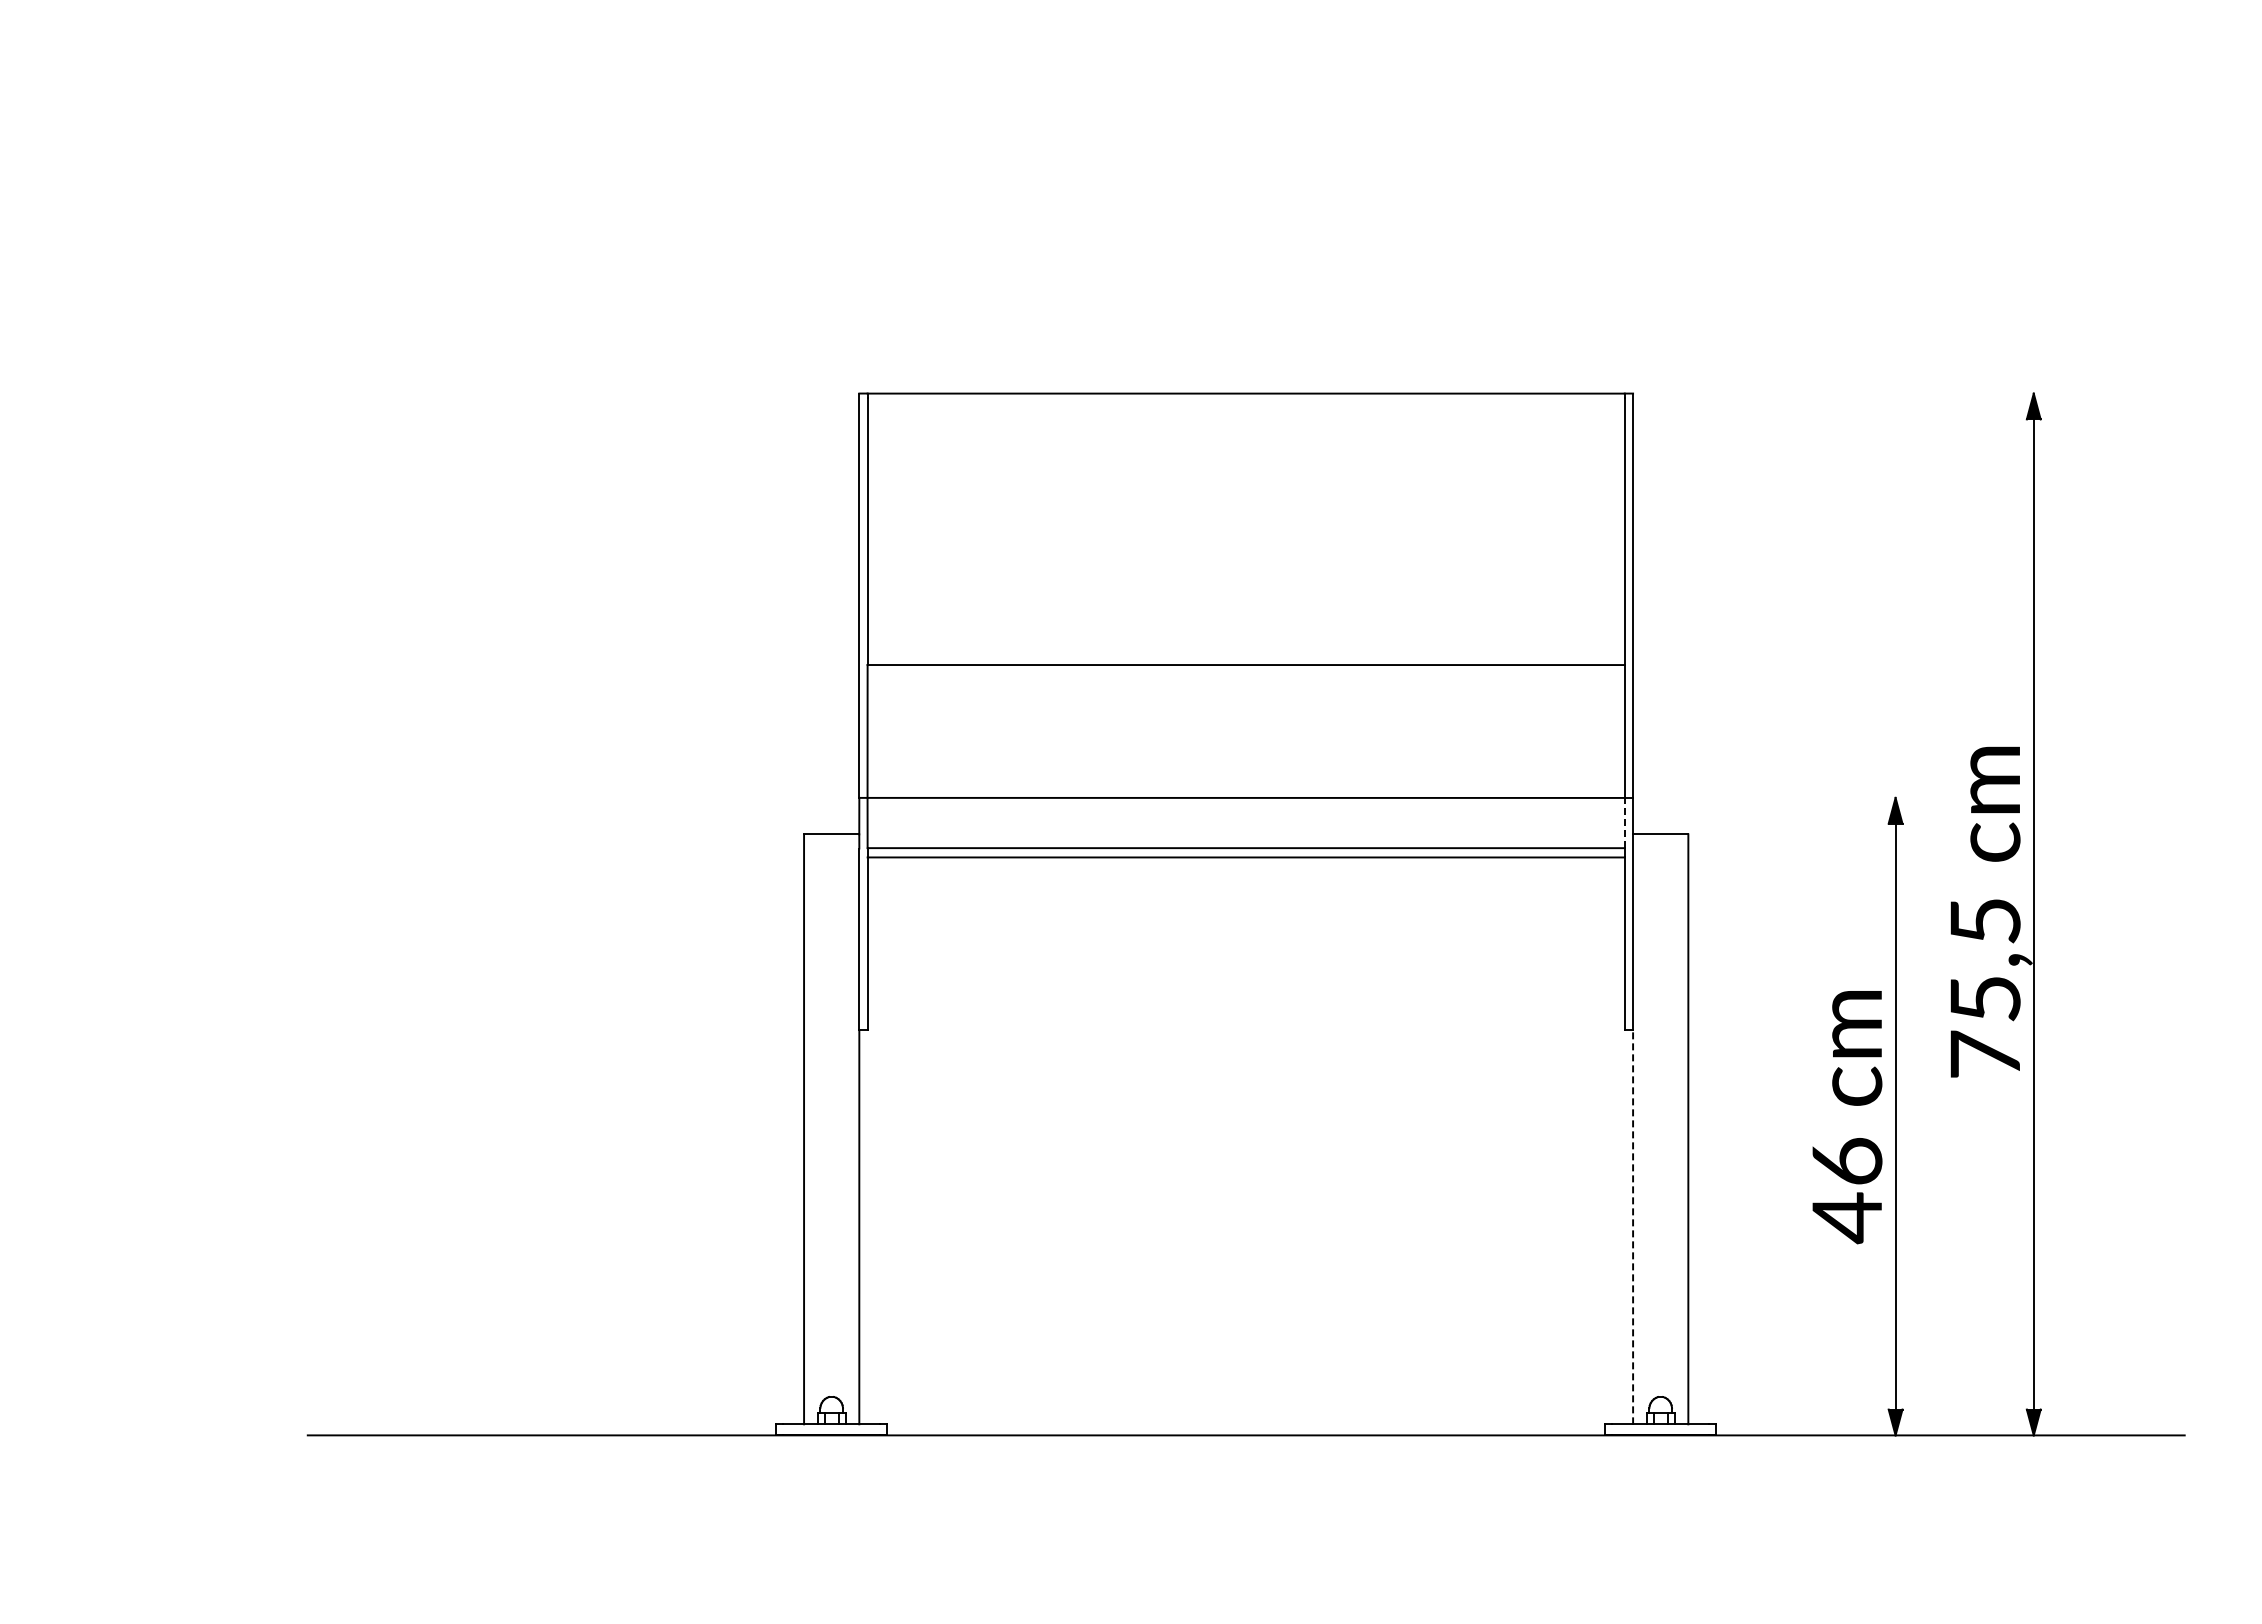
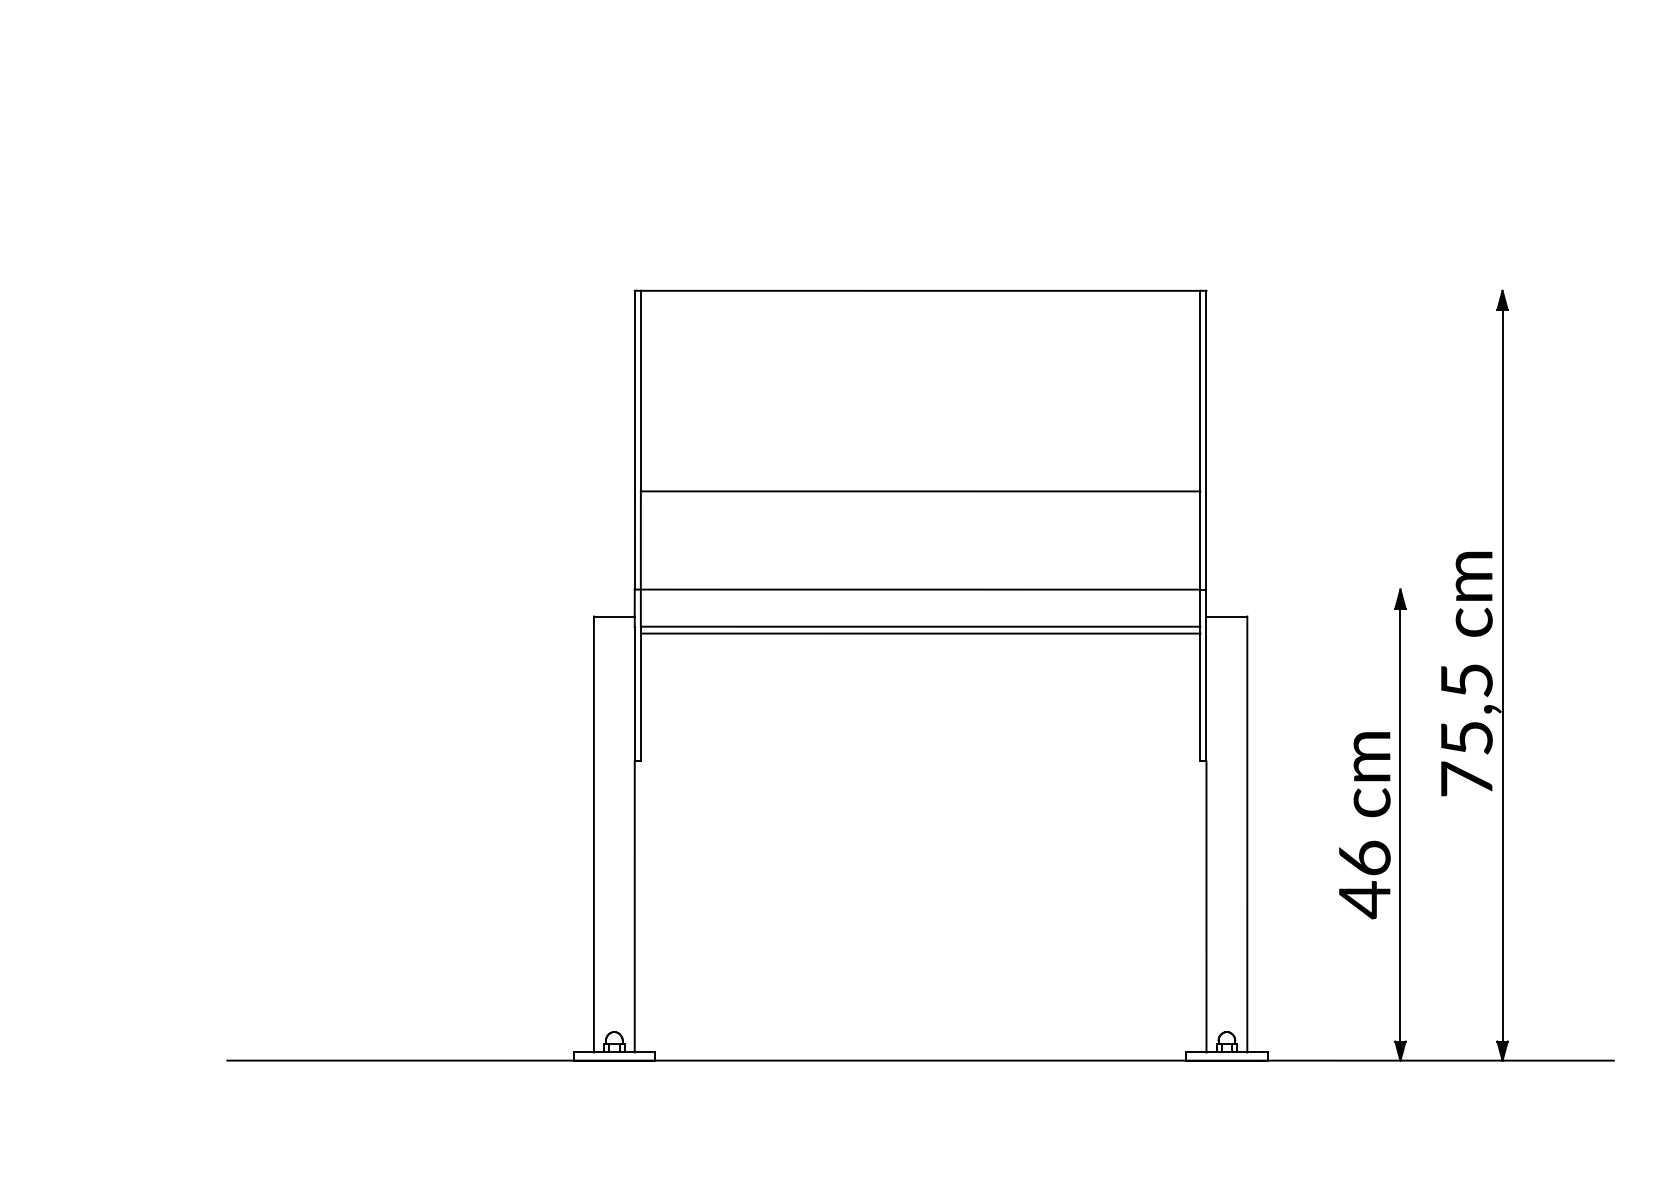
line: (1624, 822) -> (1200, 607), dashed -> solid
line: (1633, 1227) -> (1206, 907), dashed -> solid

